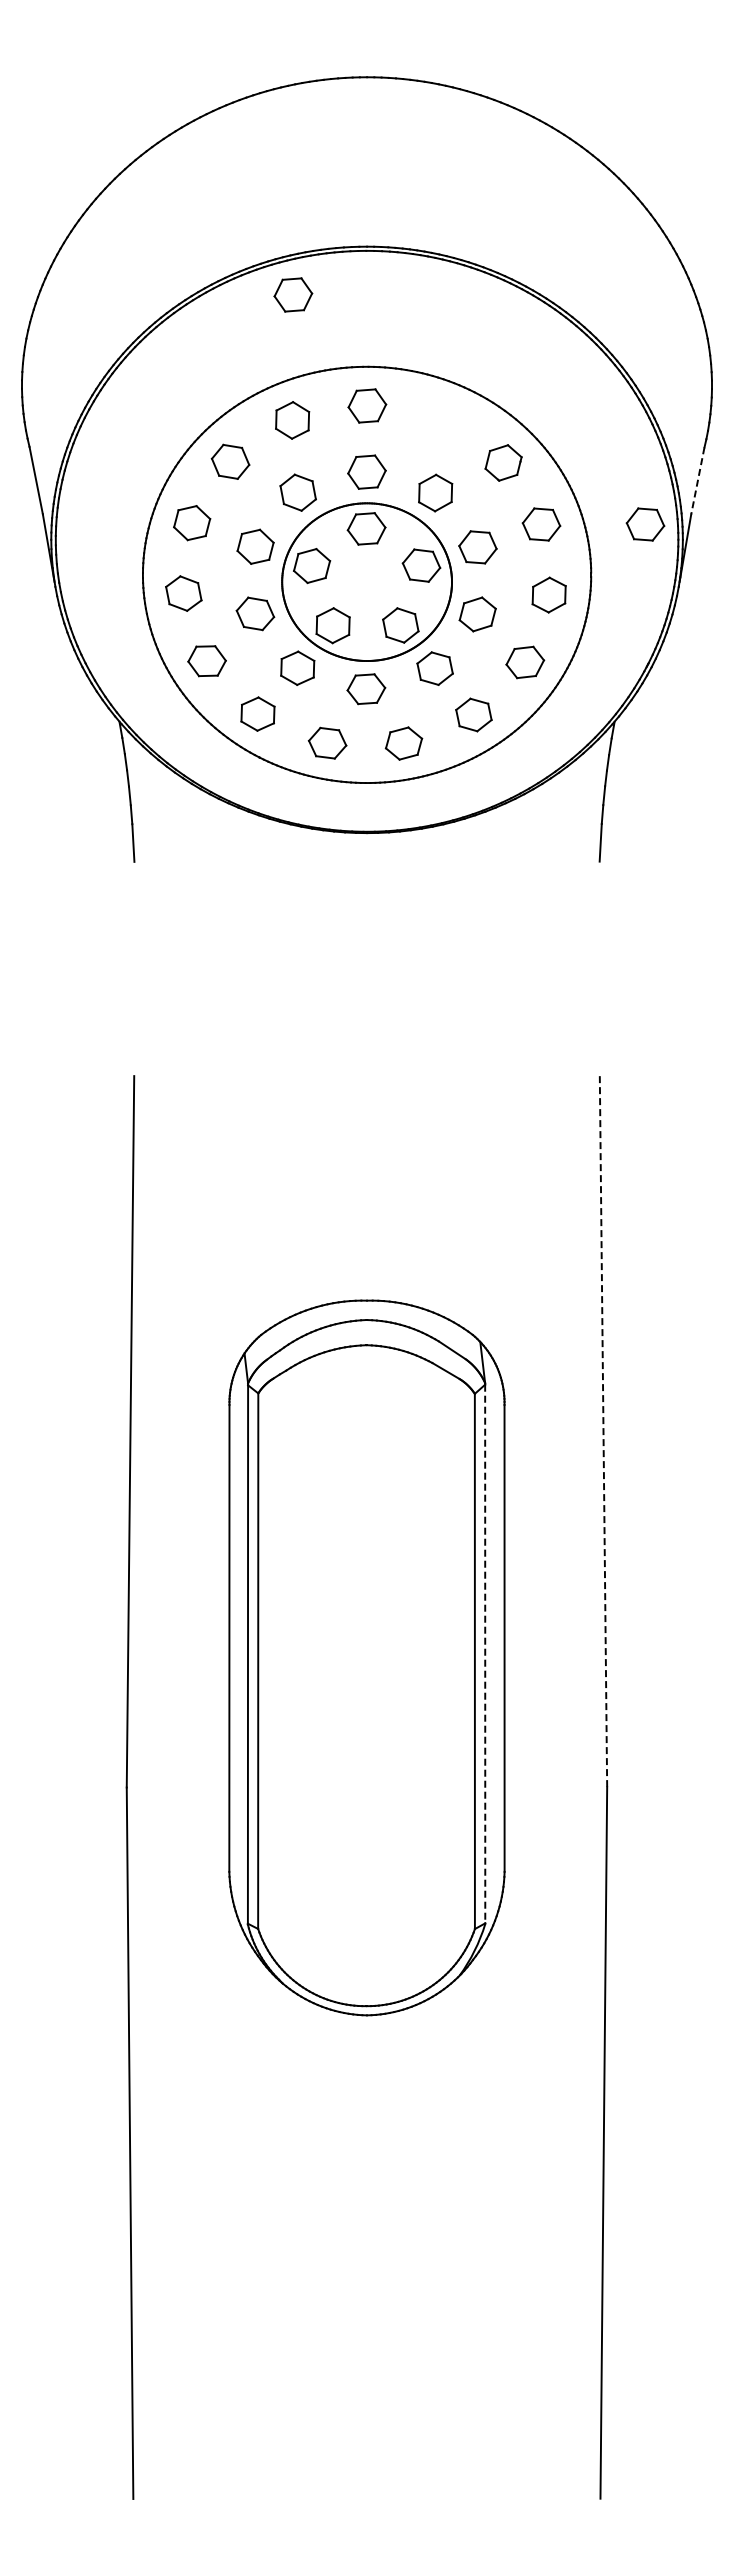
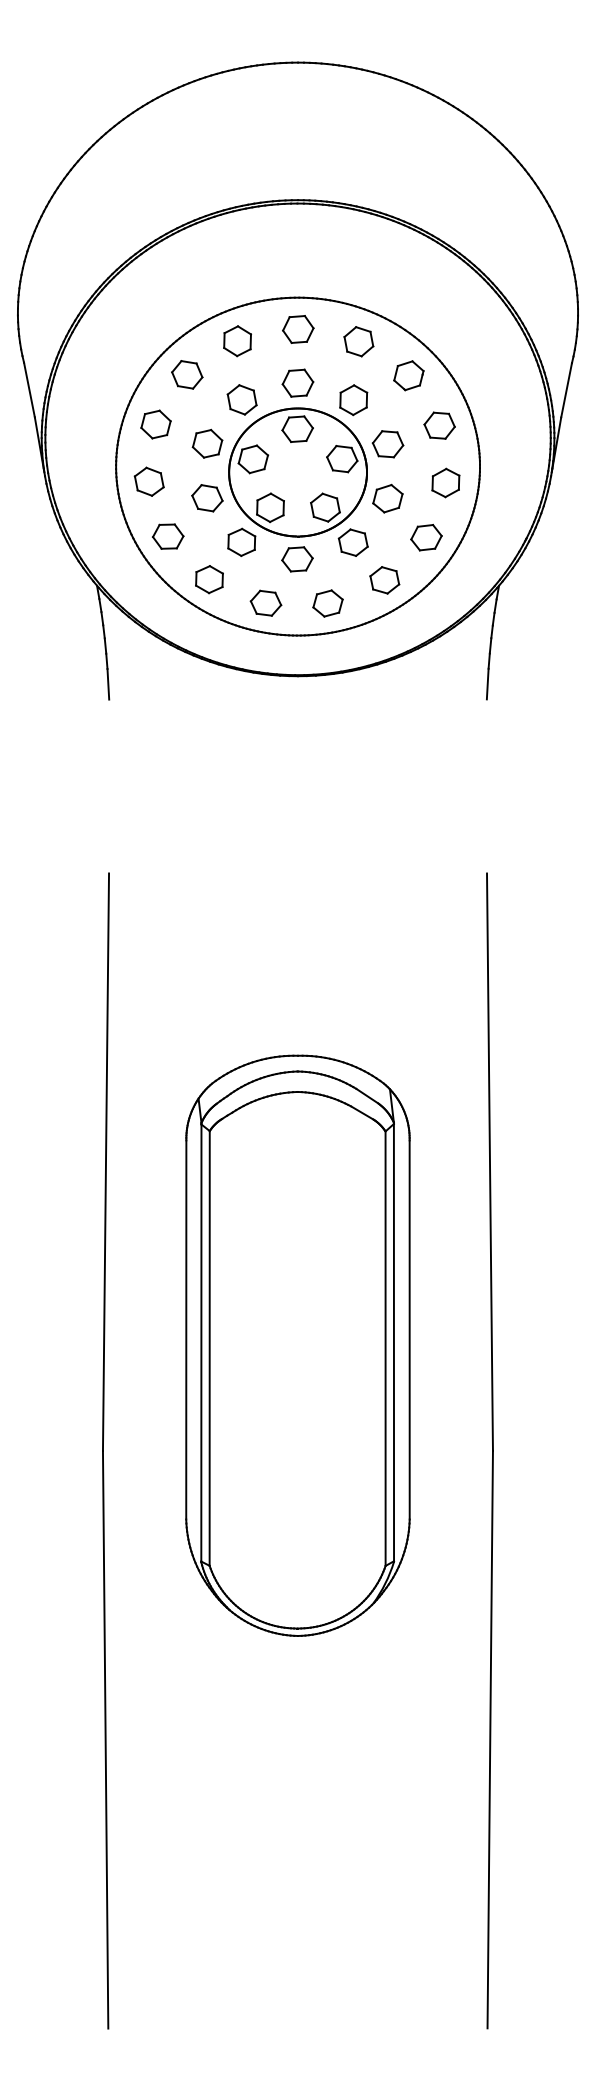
part: (293, 294) -> (238, 238), removed
part: (441, 421) -> (358, 342), added
line: (697, 481) -> (566, 390), dashed -> solid
part: (645, 524) -> (524, 425), removed
line: (603, 1431) -> (489, 1161), dashed -> solid
line: (485, 1654) -> (394, 1343), dashed -> solid

